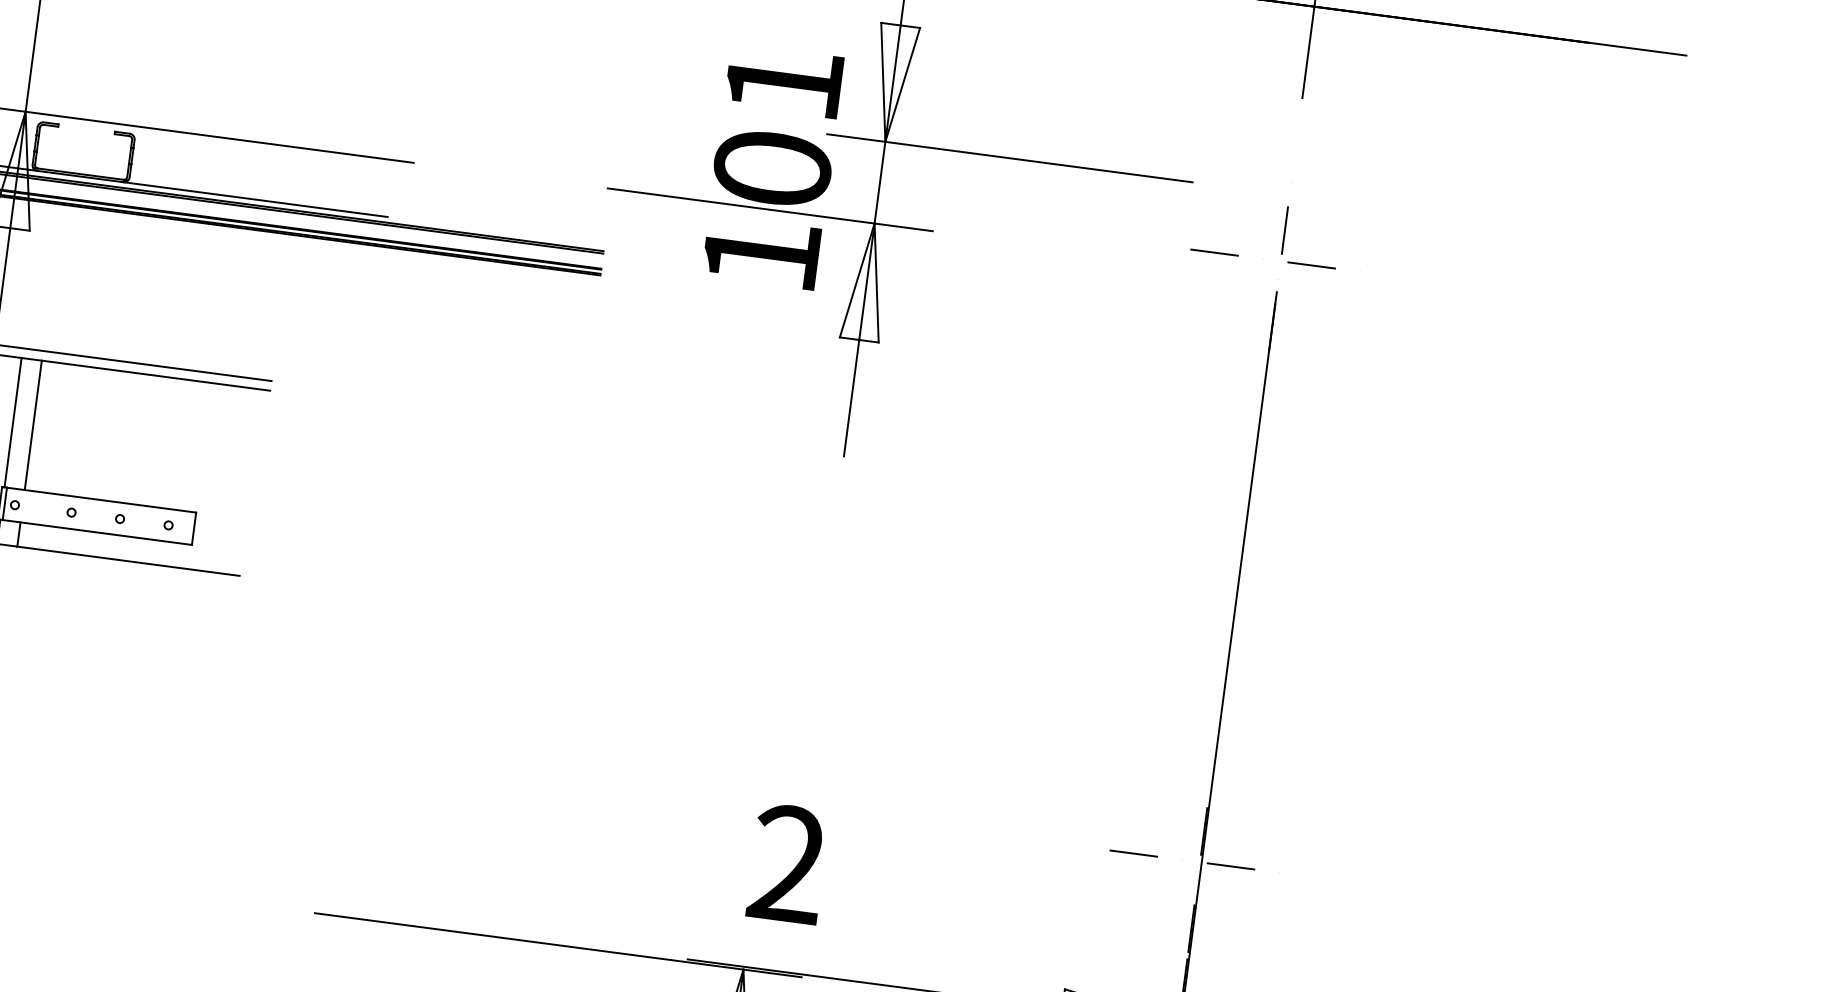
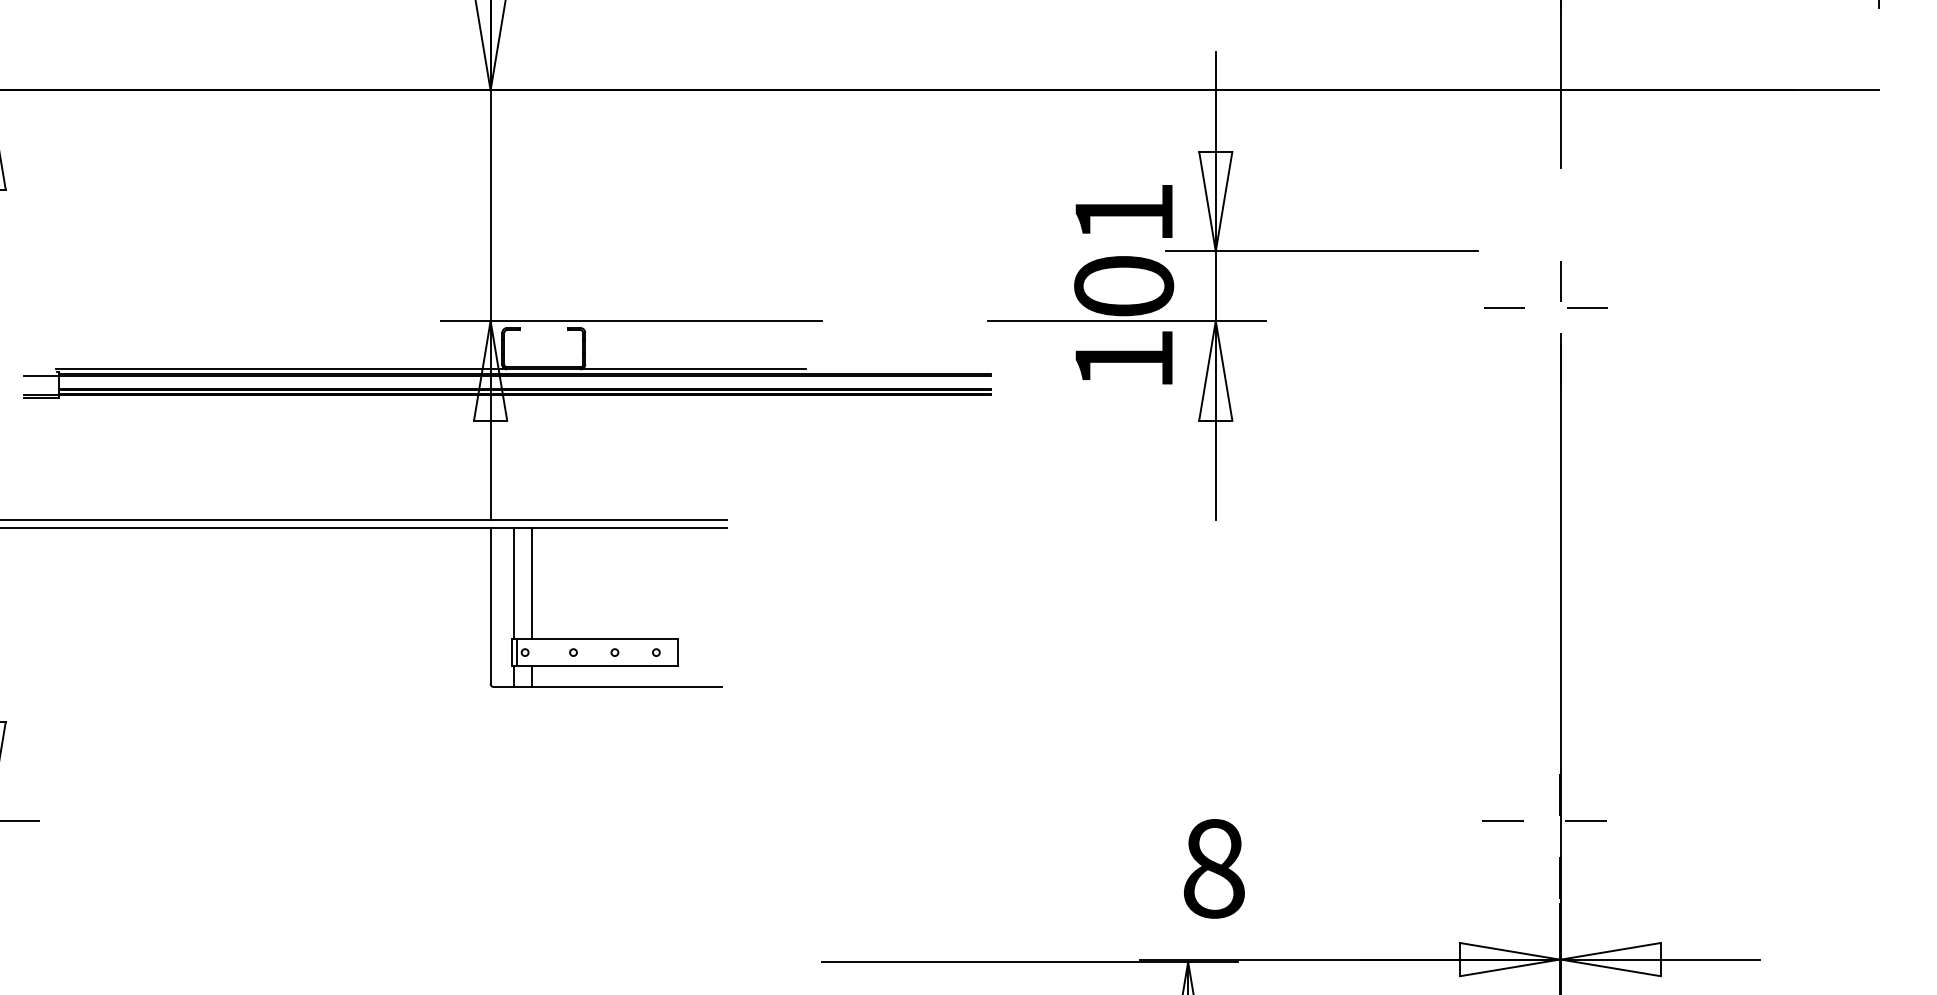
text: (787, 864) -> (1213, 868), 2 -> 8

